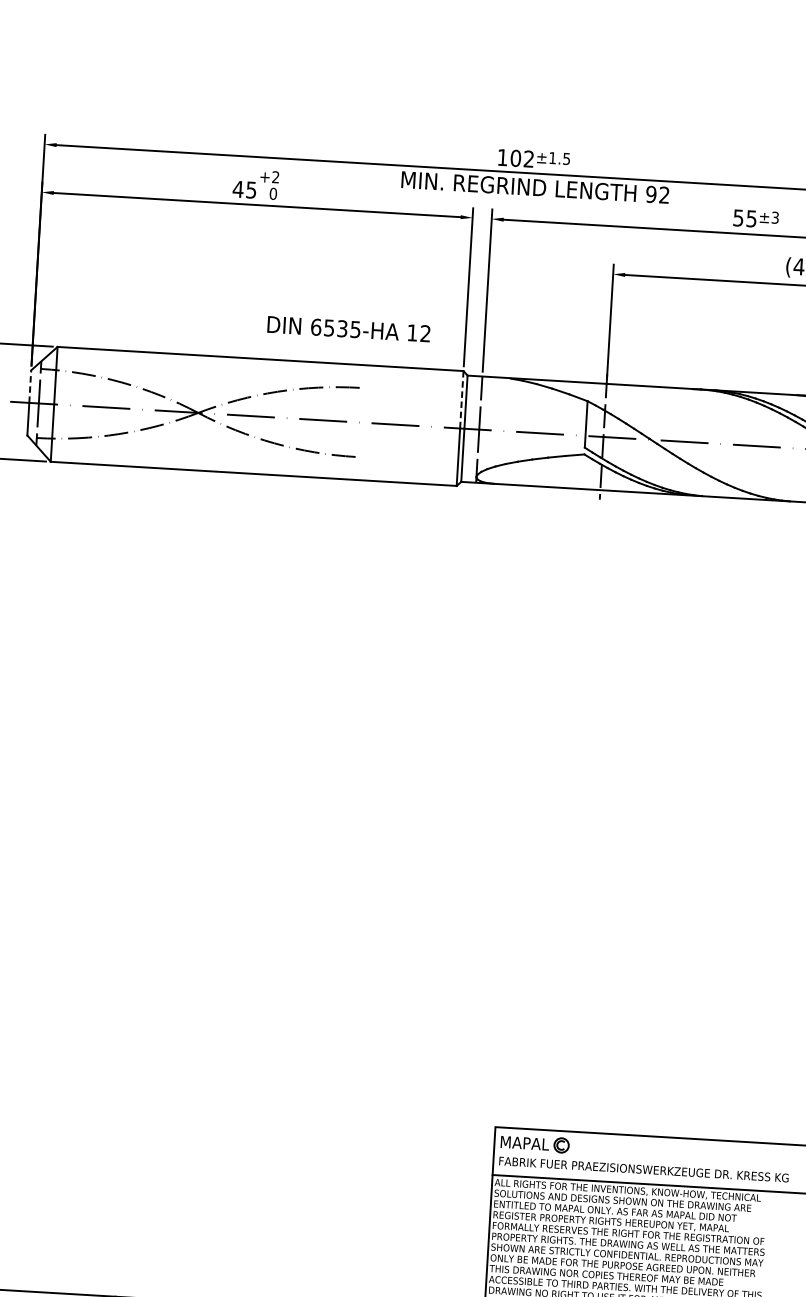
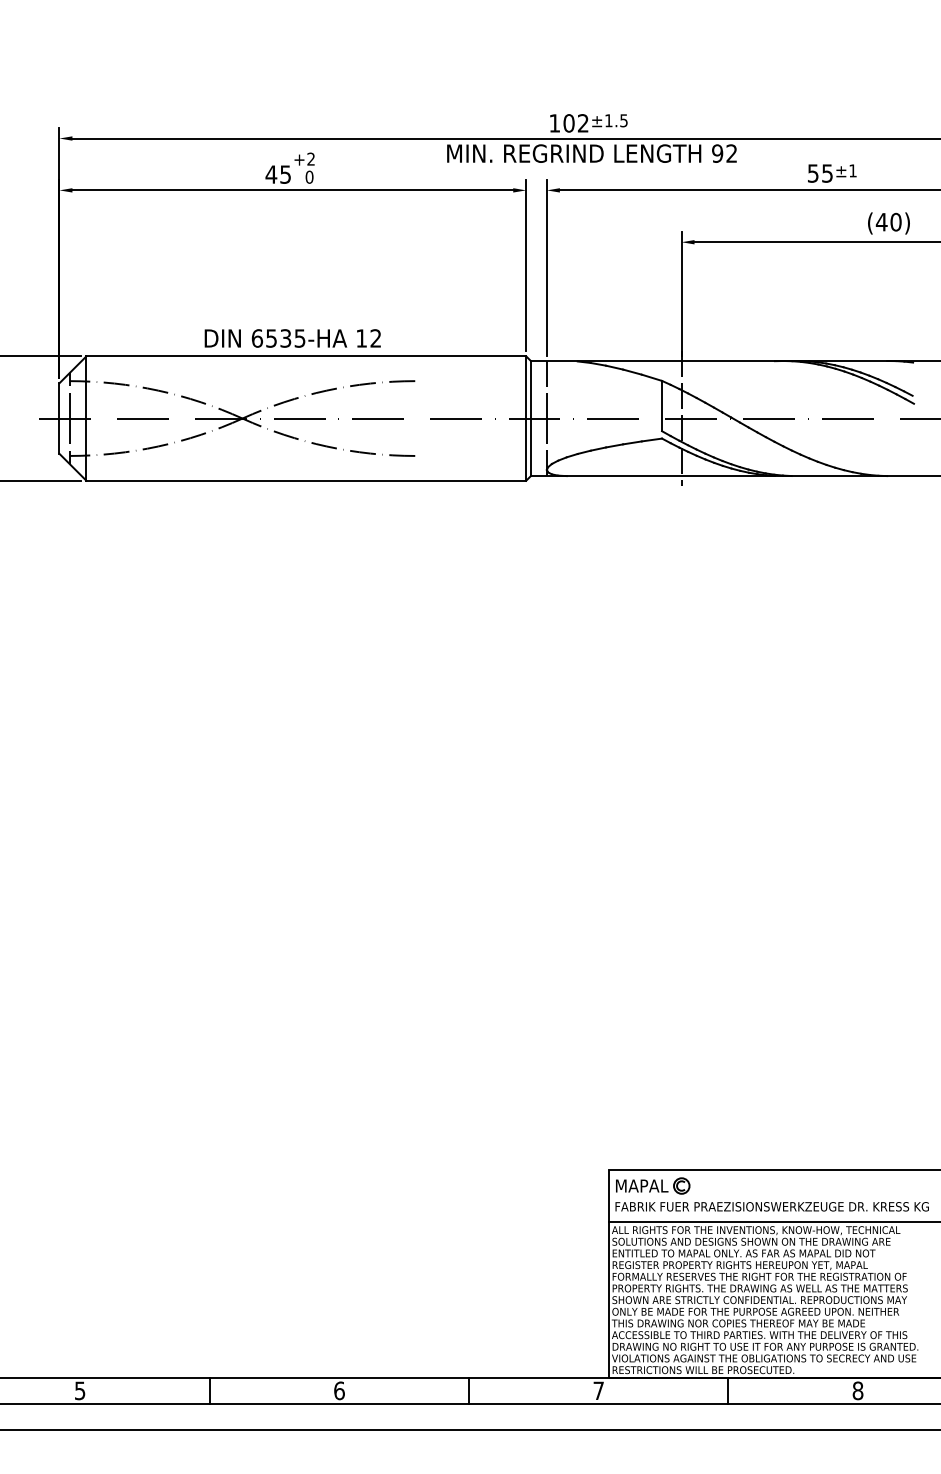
text: (774, 217) -> (852, 170), ±3 -> ±1
text: (348, 329) -> (292, 338), moved
line: (30, 386) -> (59, 400), dashed -> solid
line: (462, 399) -> (526, 387), dashed -> solid

